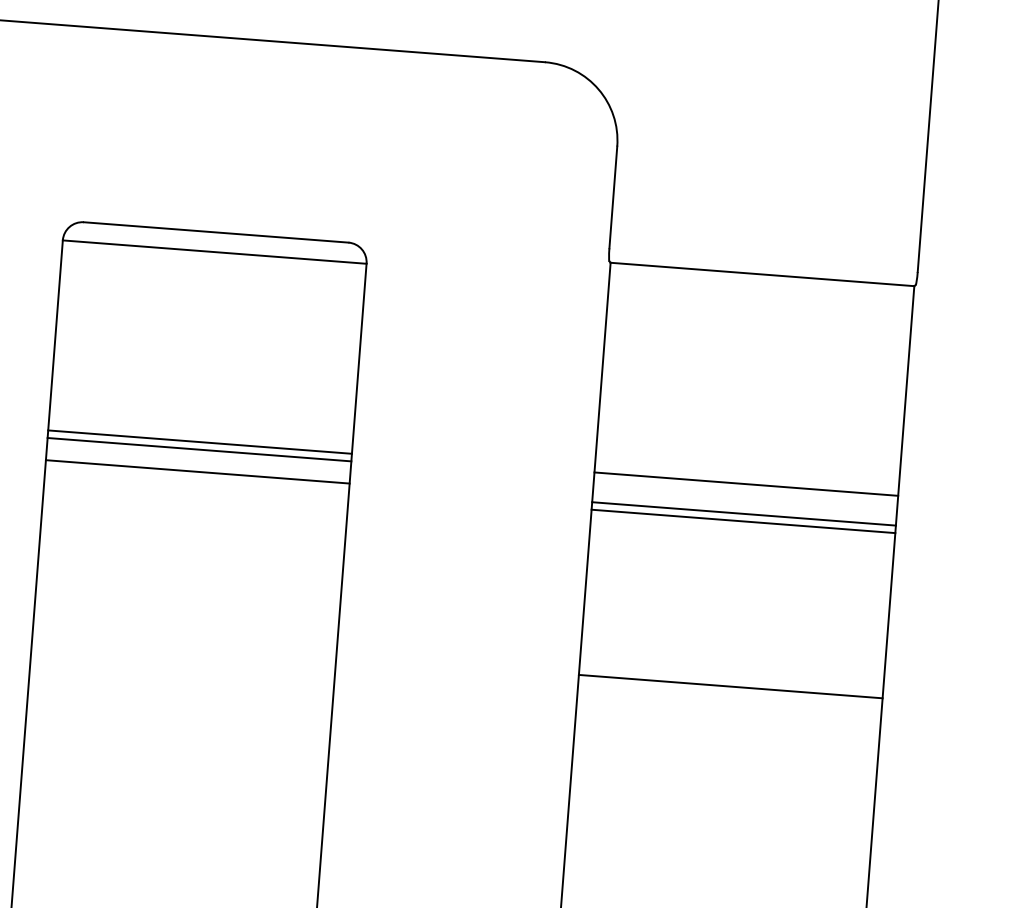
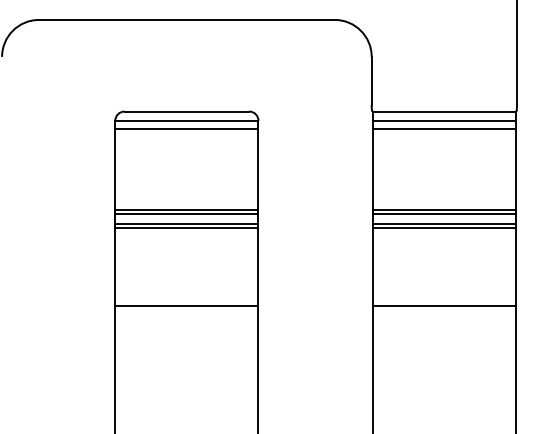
line: (212, 270) -> (186, 129), added
line: (759, 293) -> (443, 120), added
line: (757, 312) -> (443, 129), added
line: (196, 478) -> (186, 227), added
line: (744, 490) -> (443, 213), added
line: (183, 643) -> (186, 305), added

